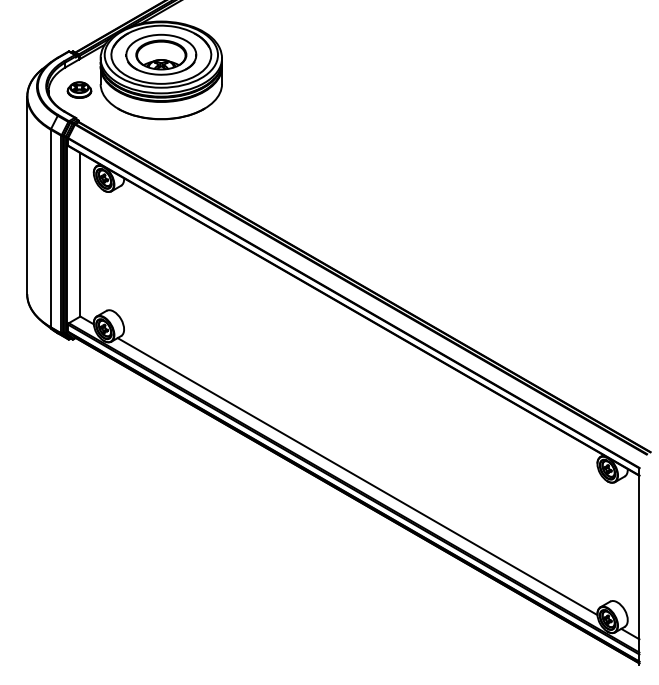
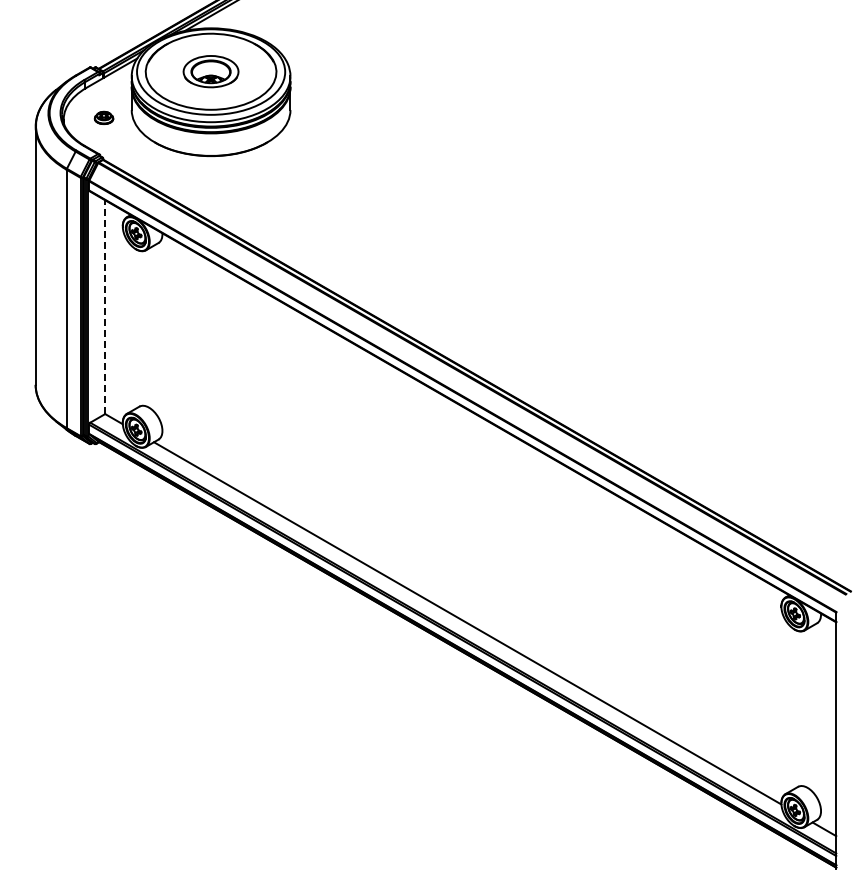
part: (160, 54) -> (210, 71), size x0.6
part: (79, 89) -> (103, 117), size x0.6
line: (80, 235) -> (105, 307), solid -> dashed

